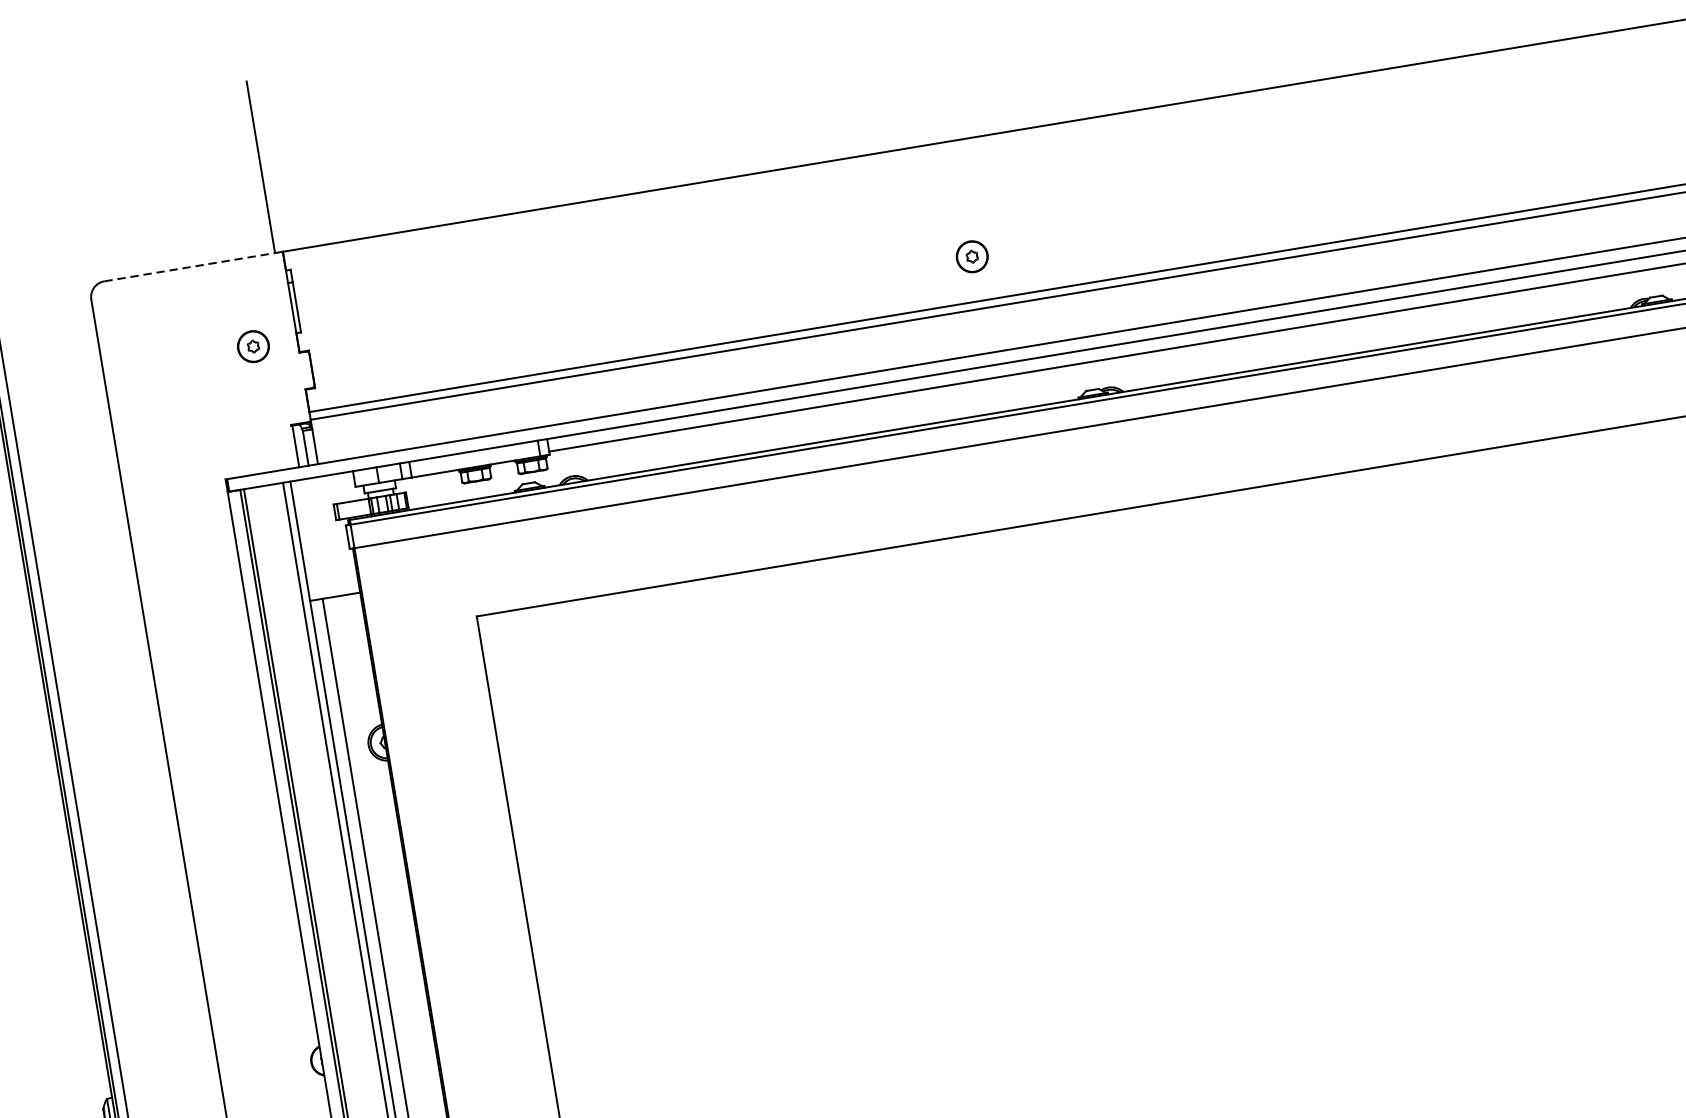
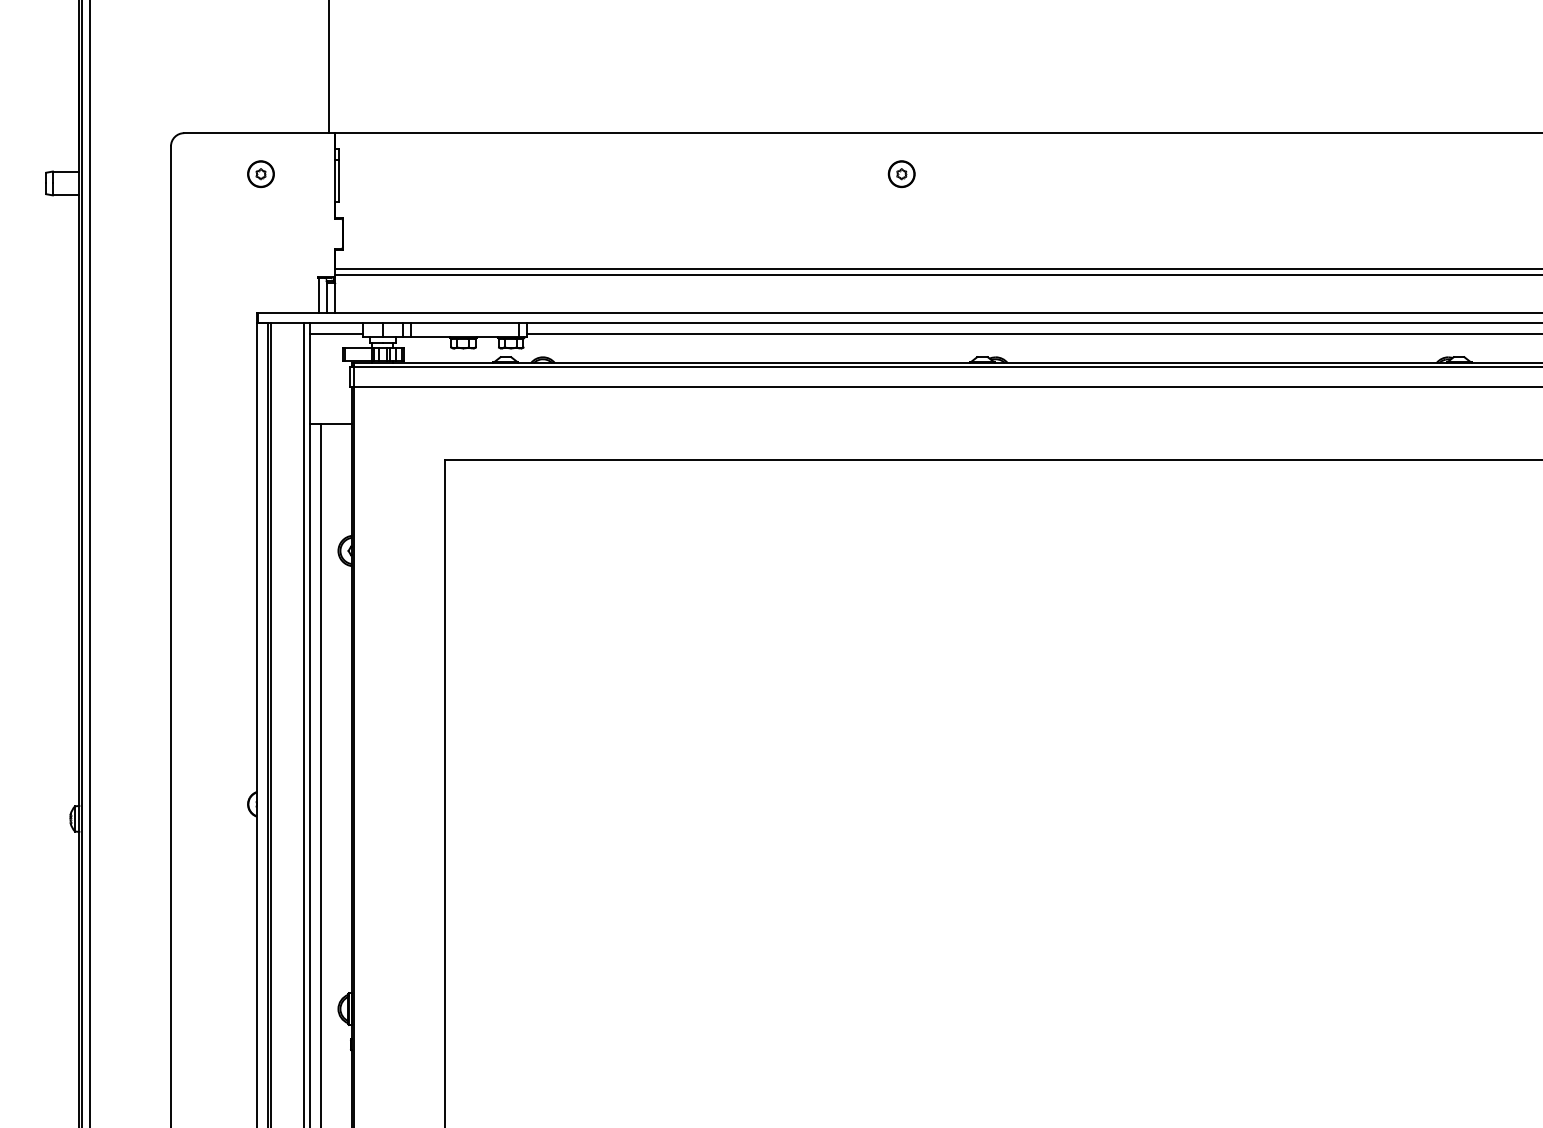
part: (972, 257) -> (901, 174), moved
line: (194, 266) -> (260, 133), dashed -> solid
part: (252, 345) -> (260, 173), moved
line: (322, 488) -> (335, 333), added

